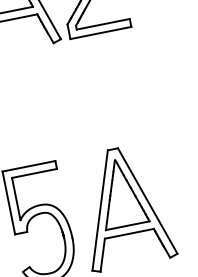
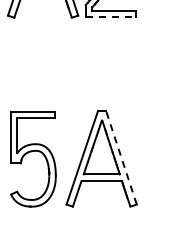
line: (101, 33) -> (111, 17), solid -> dashed
line: (147, 200) -> (121, 157), solid -> dashed

